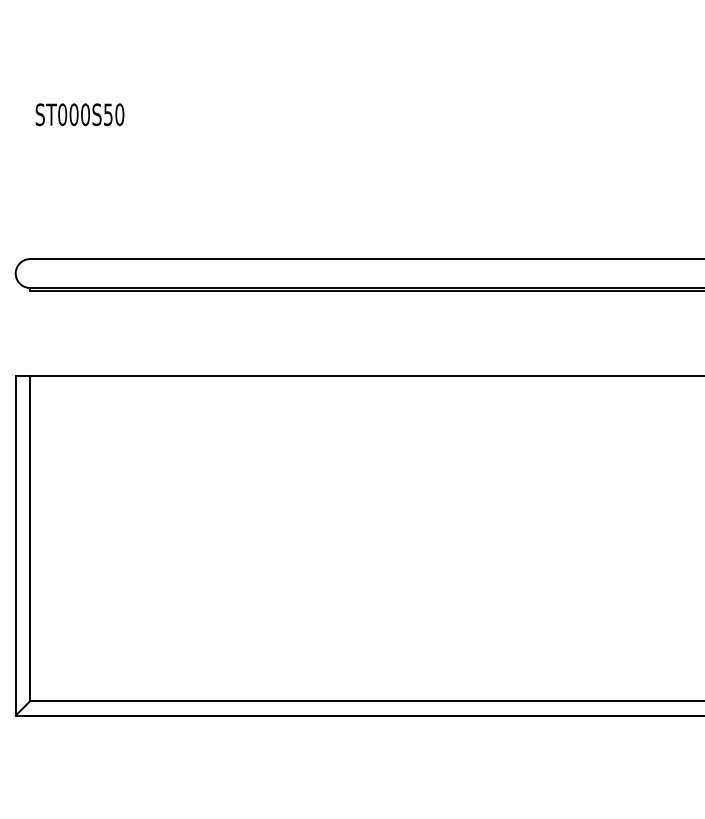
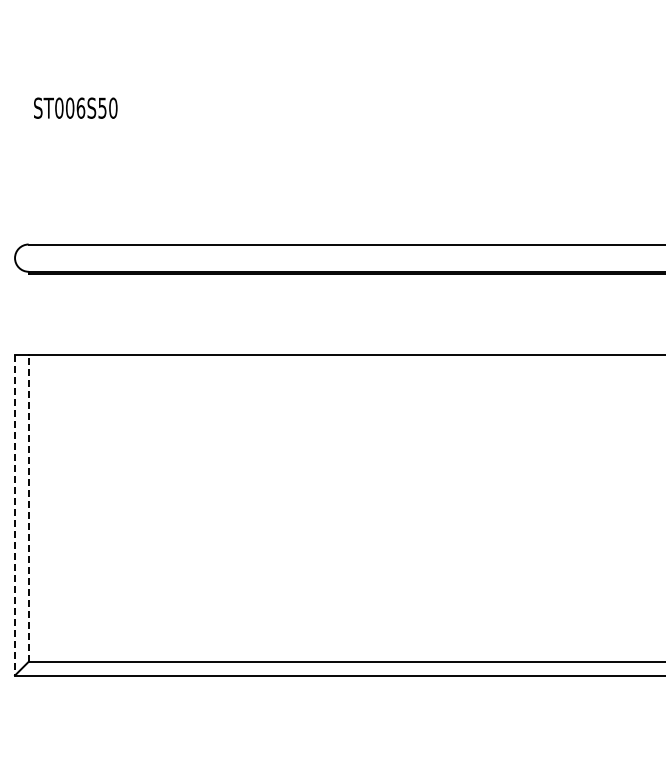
text: (85, 113) -> (80, 107), ST000S50 -> ST006S50
line: (29, 538) -> (28, 508), solid -> dashed
line: (16, 546) -> (15, 515), solid -> dashed

